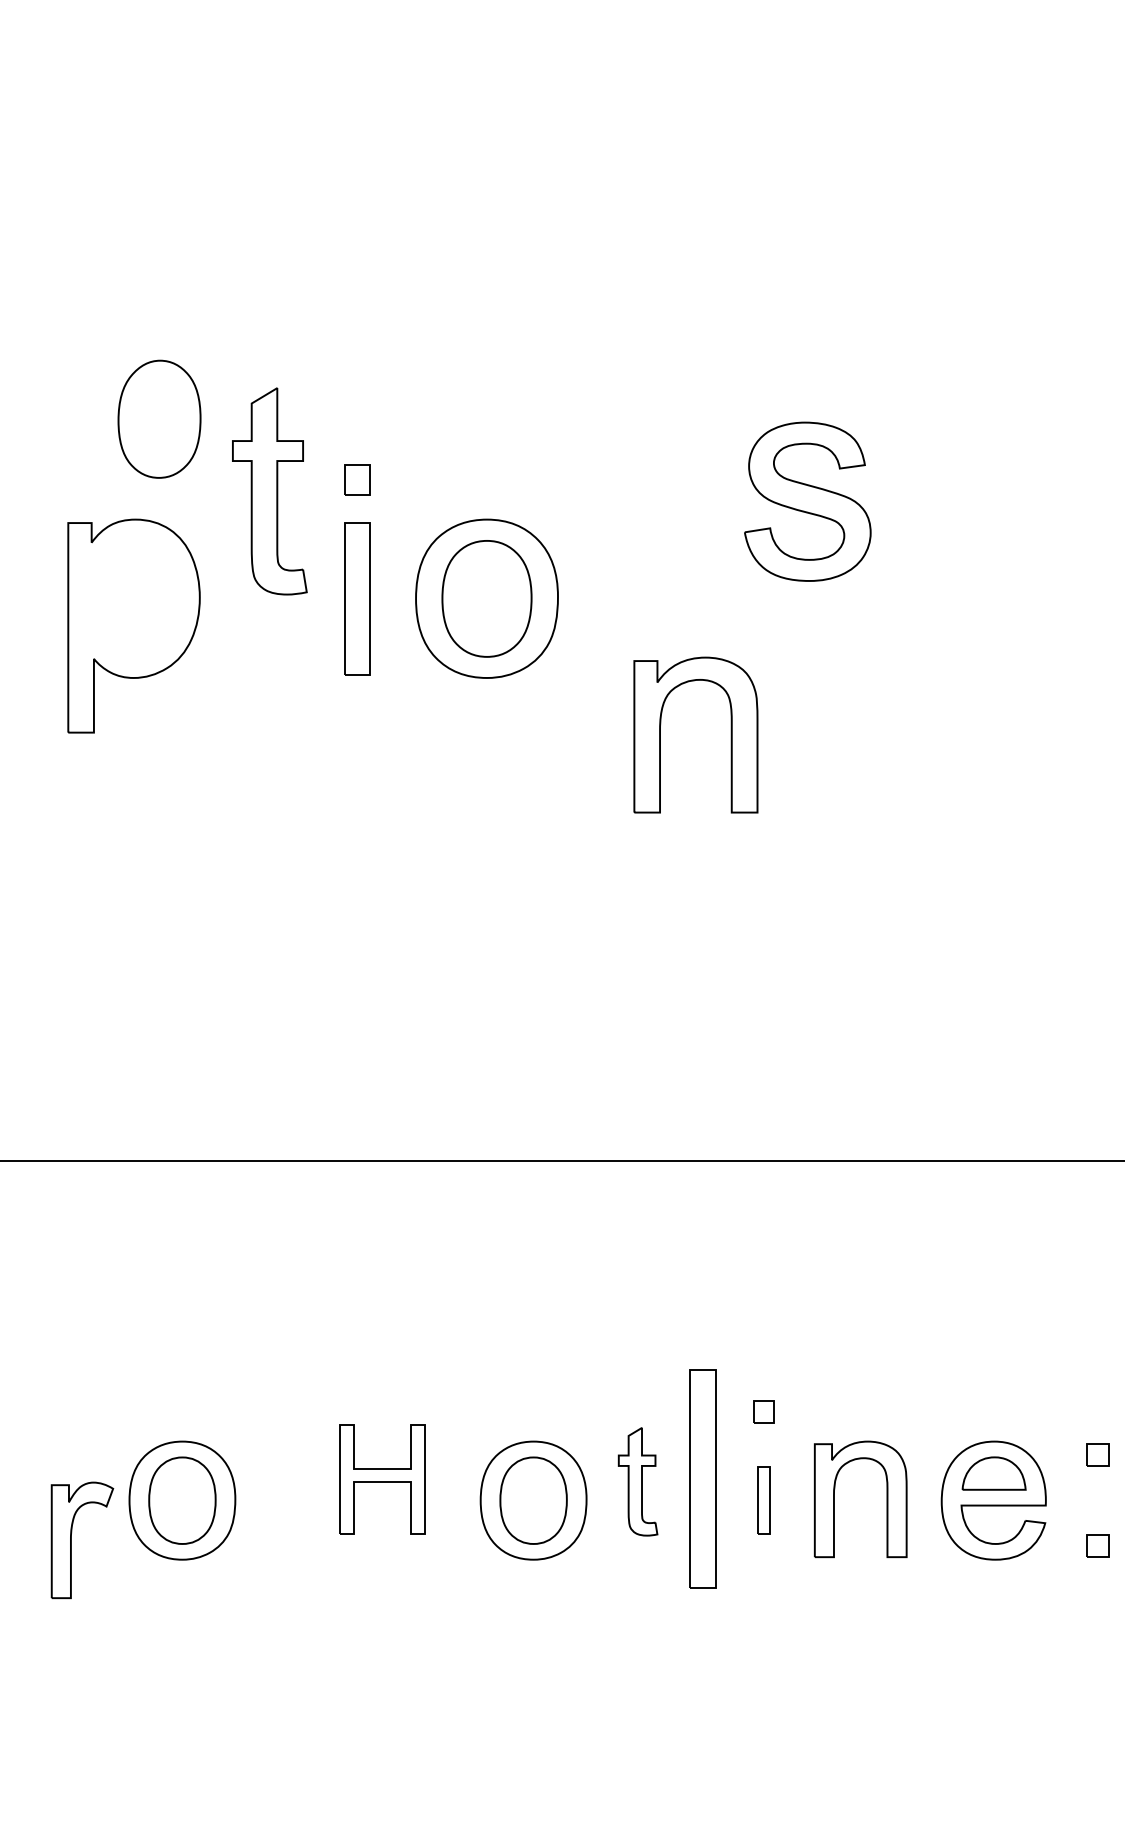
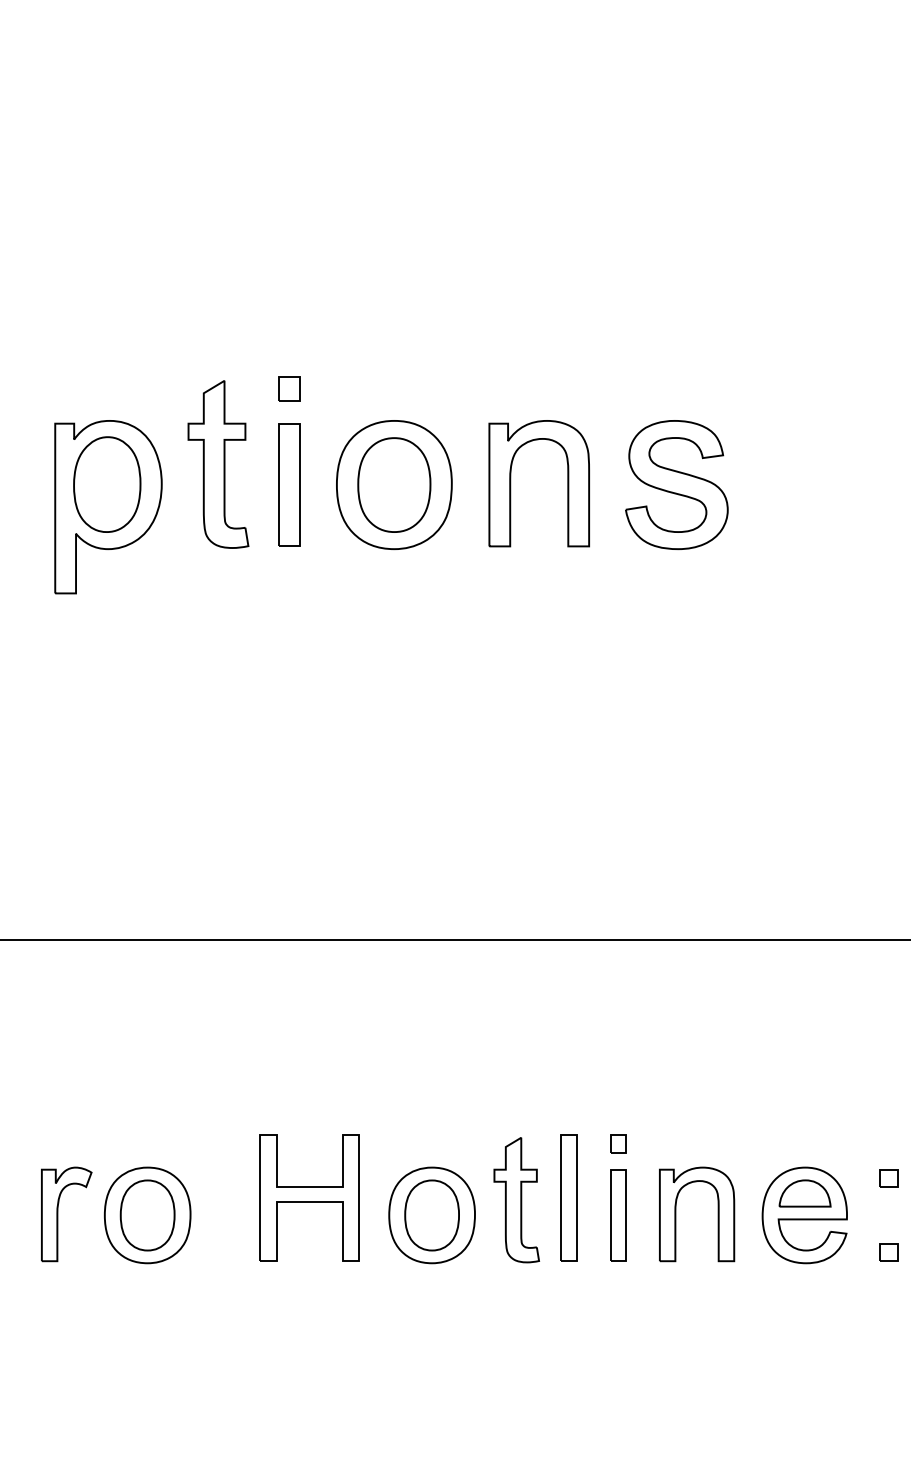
part: (159, 418) -> (107, 483), moved
part: (269, 491) -> (218, 464), moved
part: (807, 501) -> (676, 484), moved
part: (660, 734) -> (510, 483), moved
part: (382, 1478) -> (309, 1197), size x1.43
part: (702, 1478) -> (568, 1197), size x0.71
part: (637, 1481) -> (516, 1199), size x1.43
part: (763, 1500) -> (618, 1215), size x1.67
part: (71, 1540) -> (57, 1214), moved

